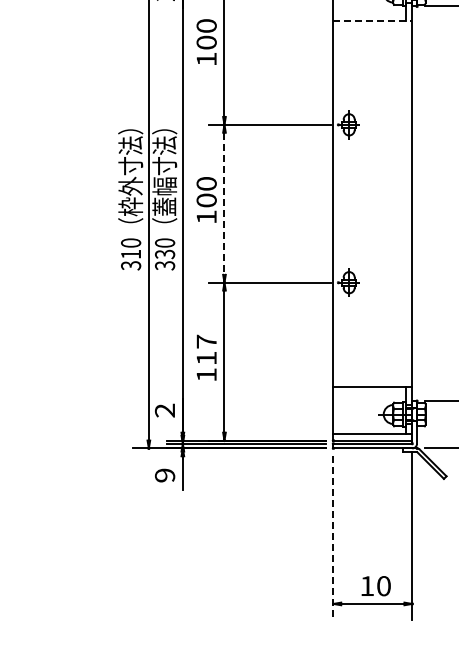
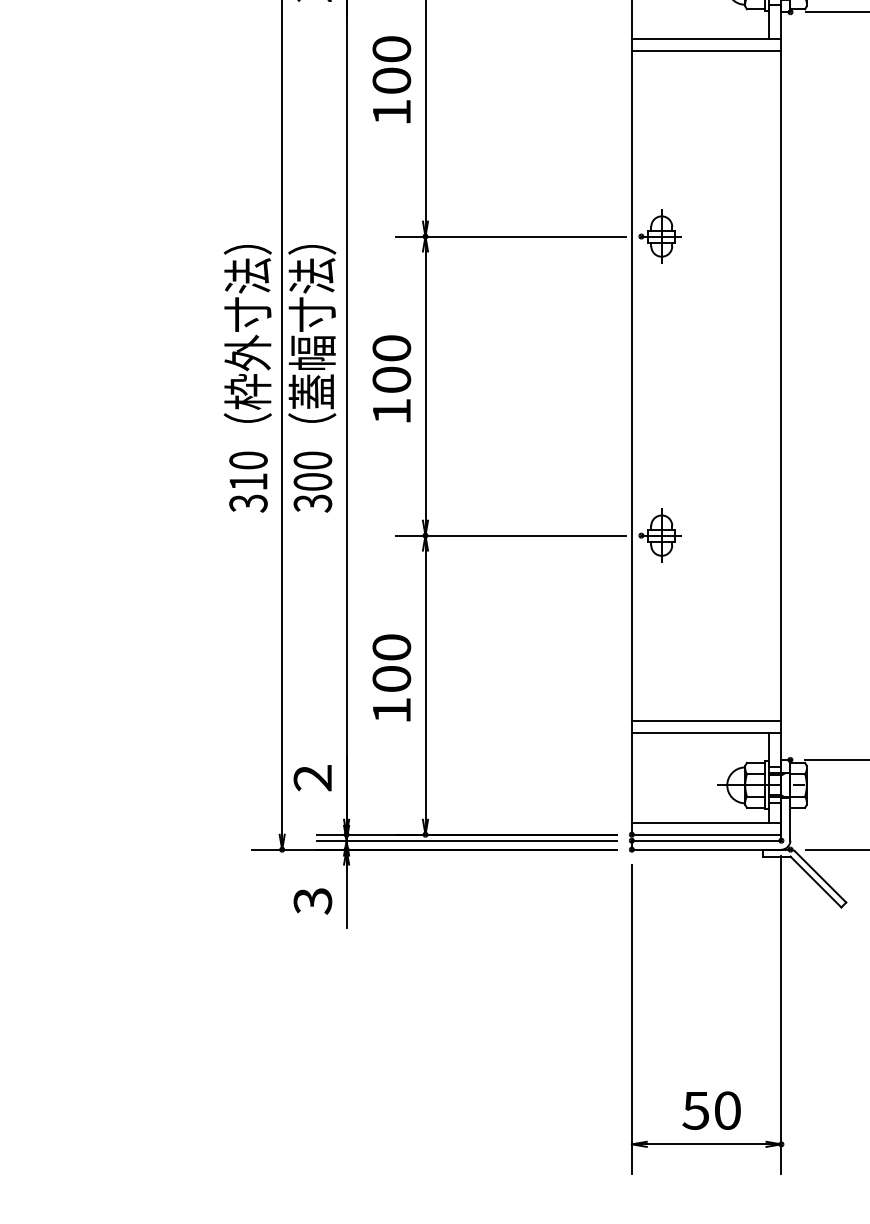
line: (373, 20) -> (707, 38), dashed -> solid
line: (372, 27) -> (705, 52), added
line: (224, 204) -> (425, 387), dashed -> solid
text: (165, 254) -> (313, 482), 330 -> 300
text: (206, 349) -> (391, 662), 117 -> 100
line: (372, 380) -> (705, 720), added
text: (165, 475) -> (313, 900), 9 -> 3
line: (333, 538) -> (632, 1020), dashed -> solid
text: (367, 586) -> (696, 1111), 10 -> 50

